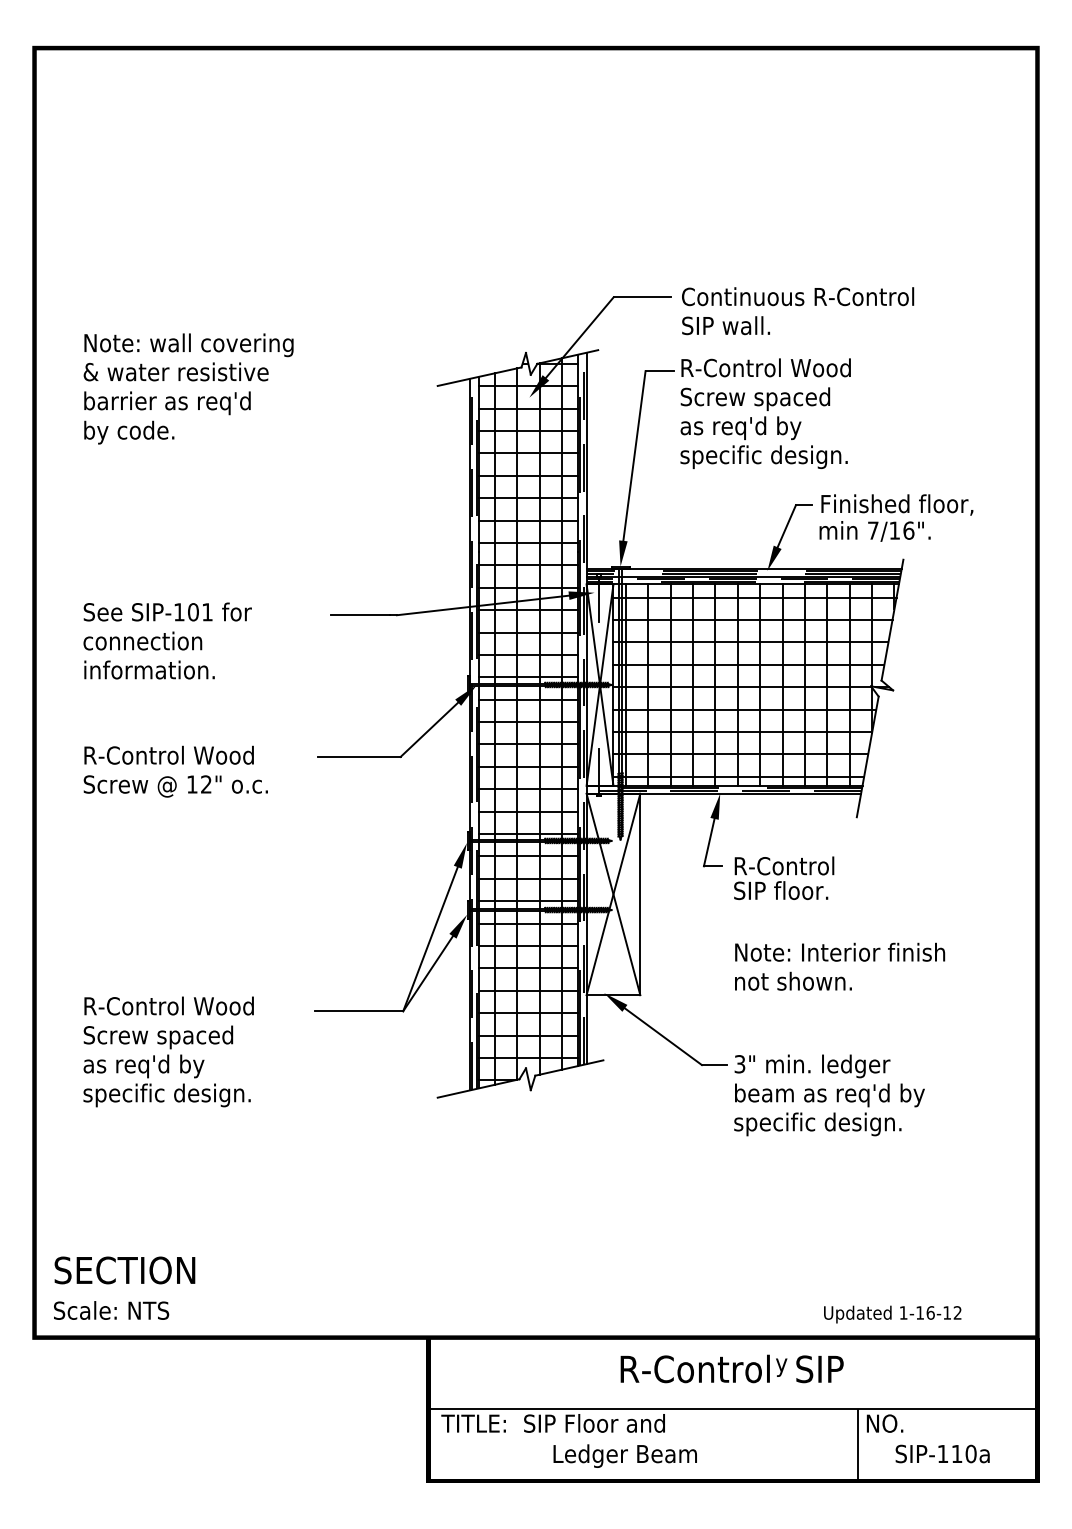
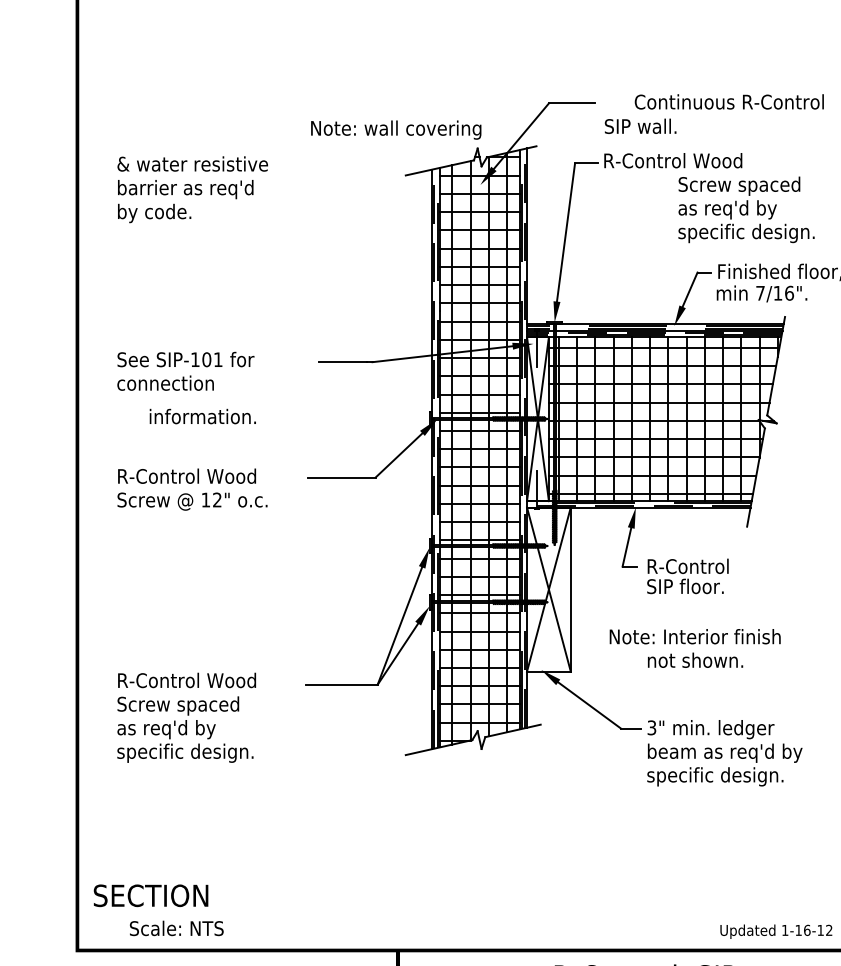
text: (798, 296) -> (729, 101), moved
text: (188, 345) -> (395, 130), moved
text: (763, 427) -> (746, 209), moved
text: (149, 669) -> (202, 416), moved
text: (840, 951) -> (695, 636), moved
text: (111, 1310) -> (176, 928), moved

